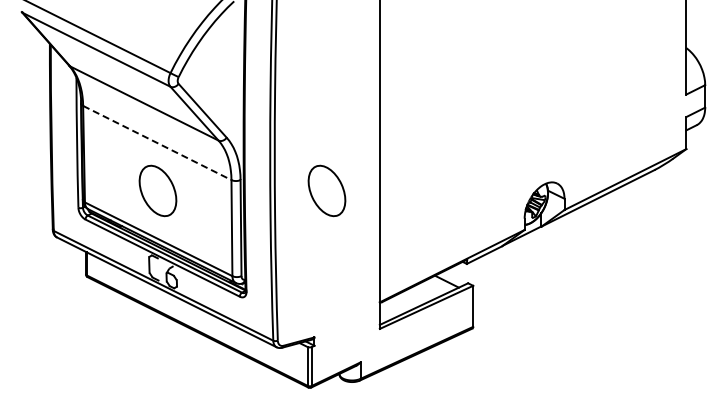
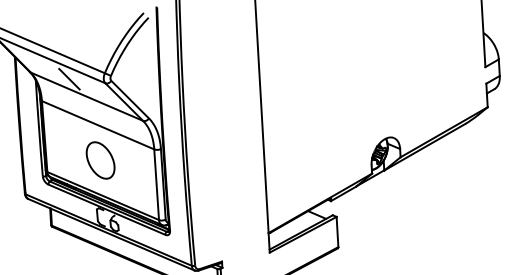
line: (122, 78) -> (69, 79), added
line: (157, 143) -> (98, 125), dashed -> solid
part: (326, 190) -> (224, 153), removed

